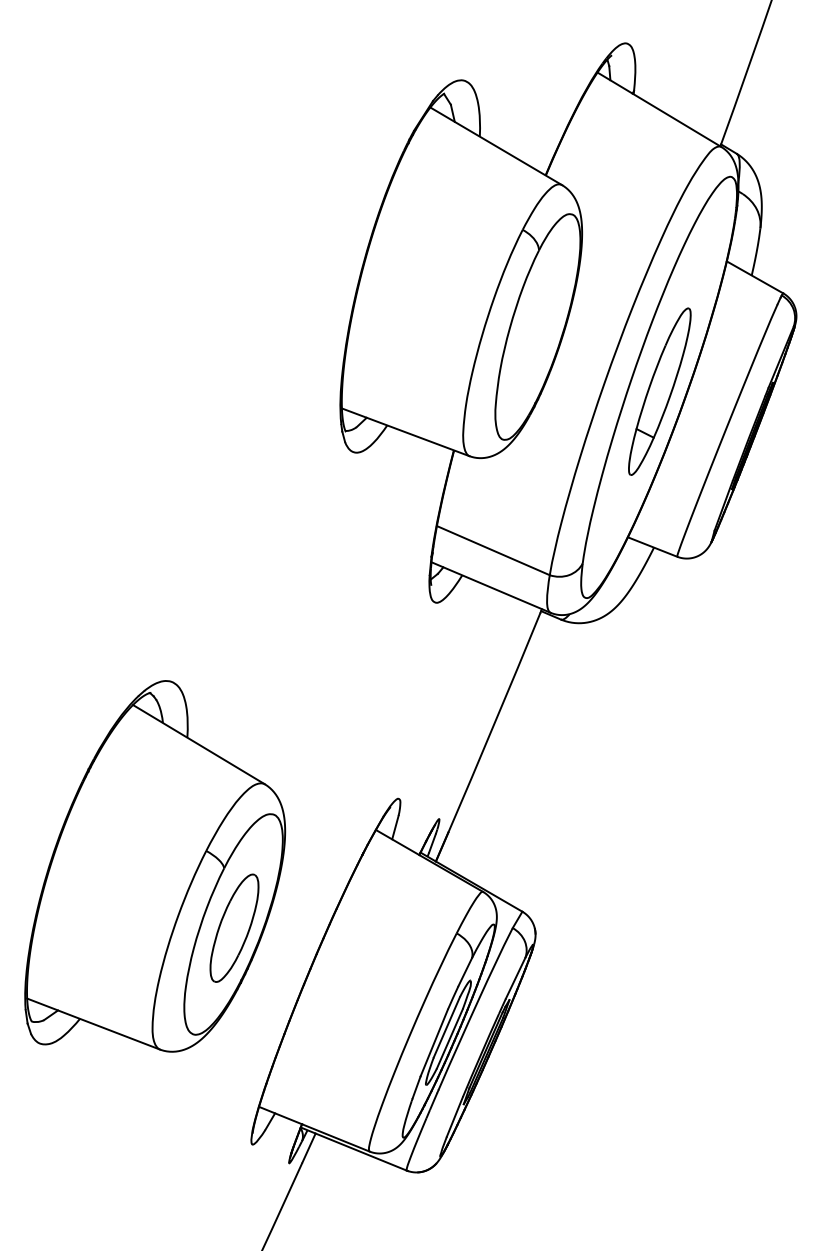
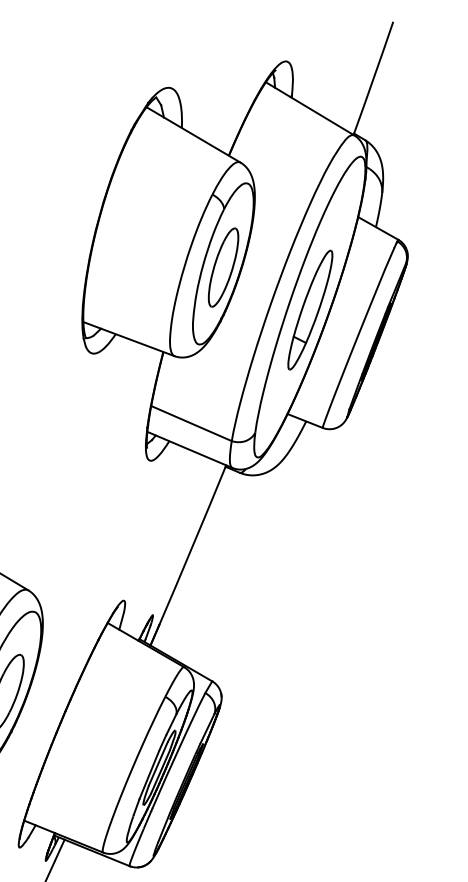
part: (537, 331) -> (223, 267), added

